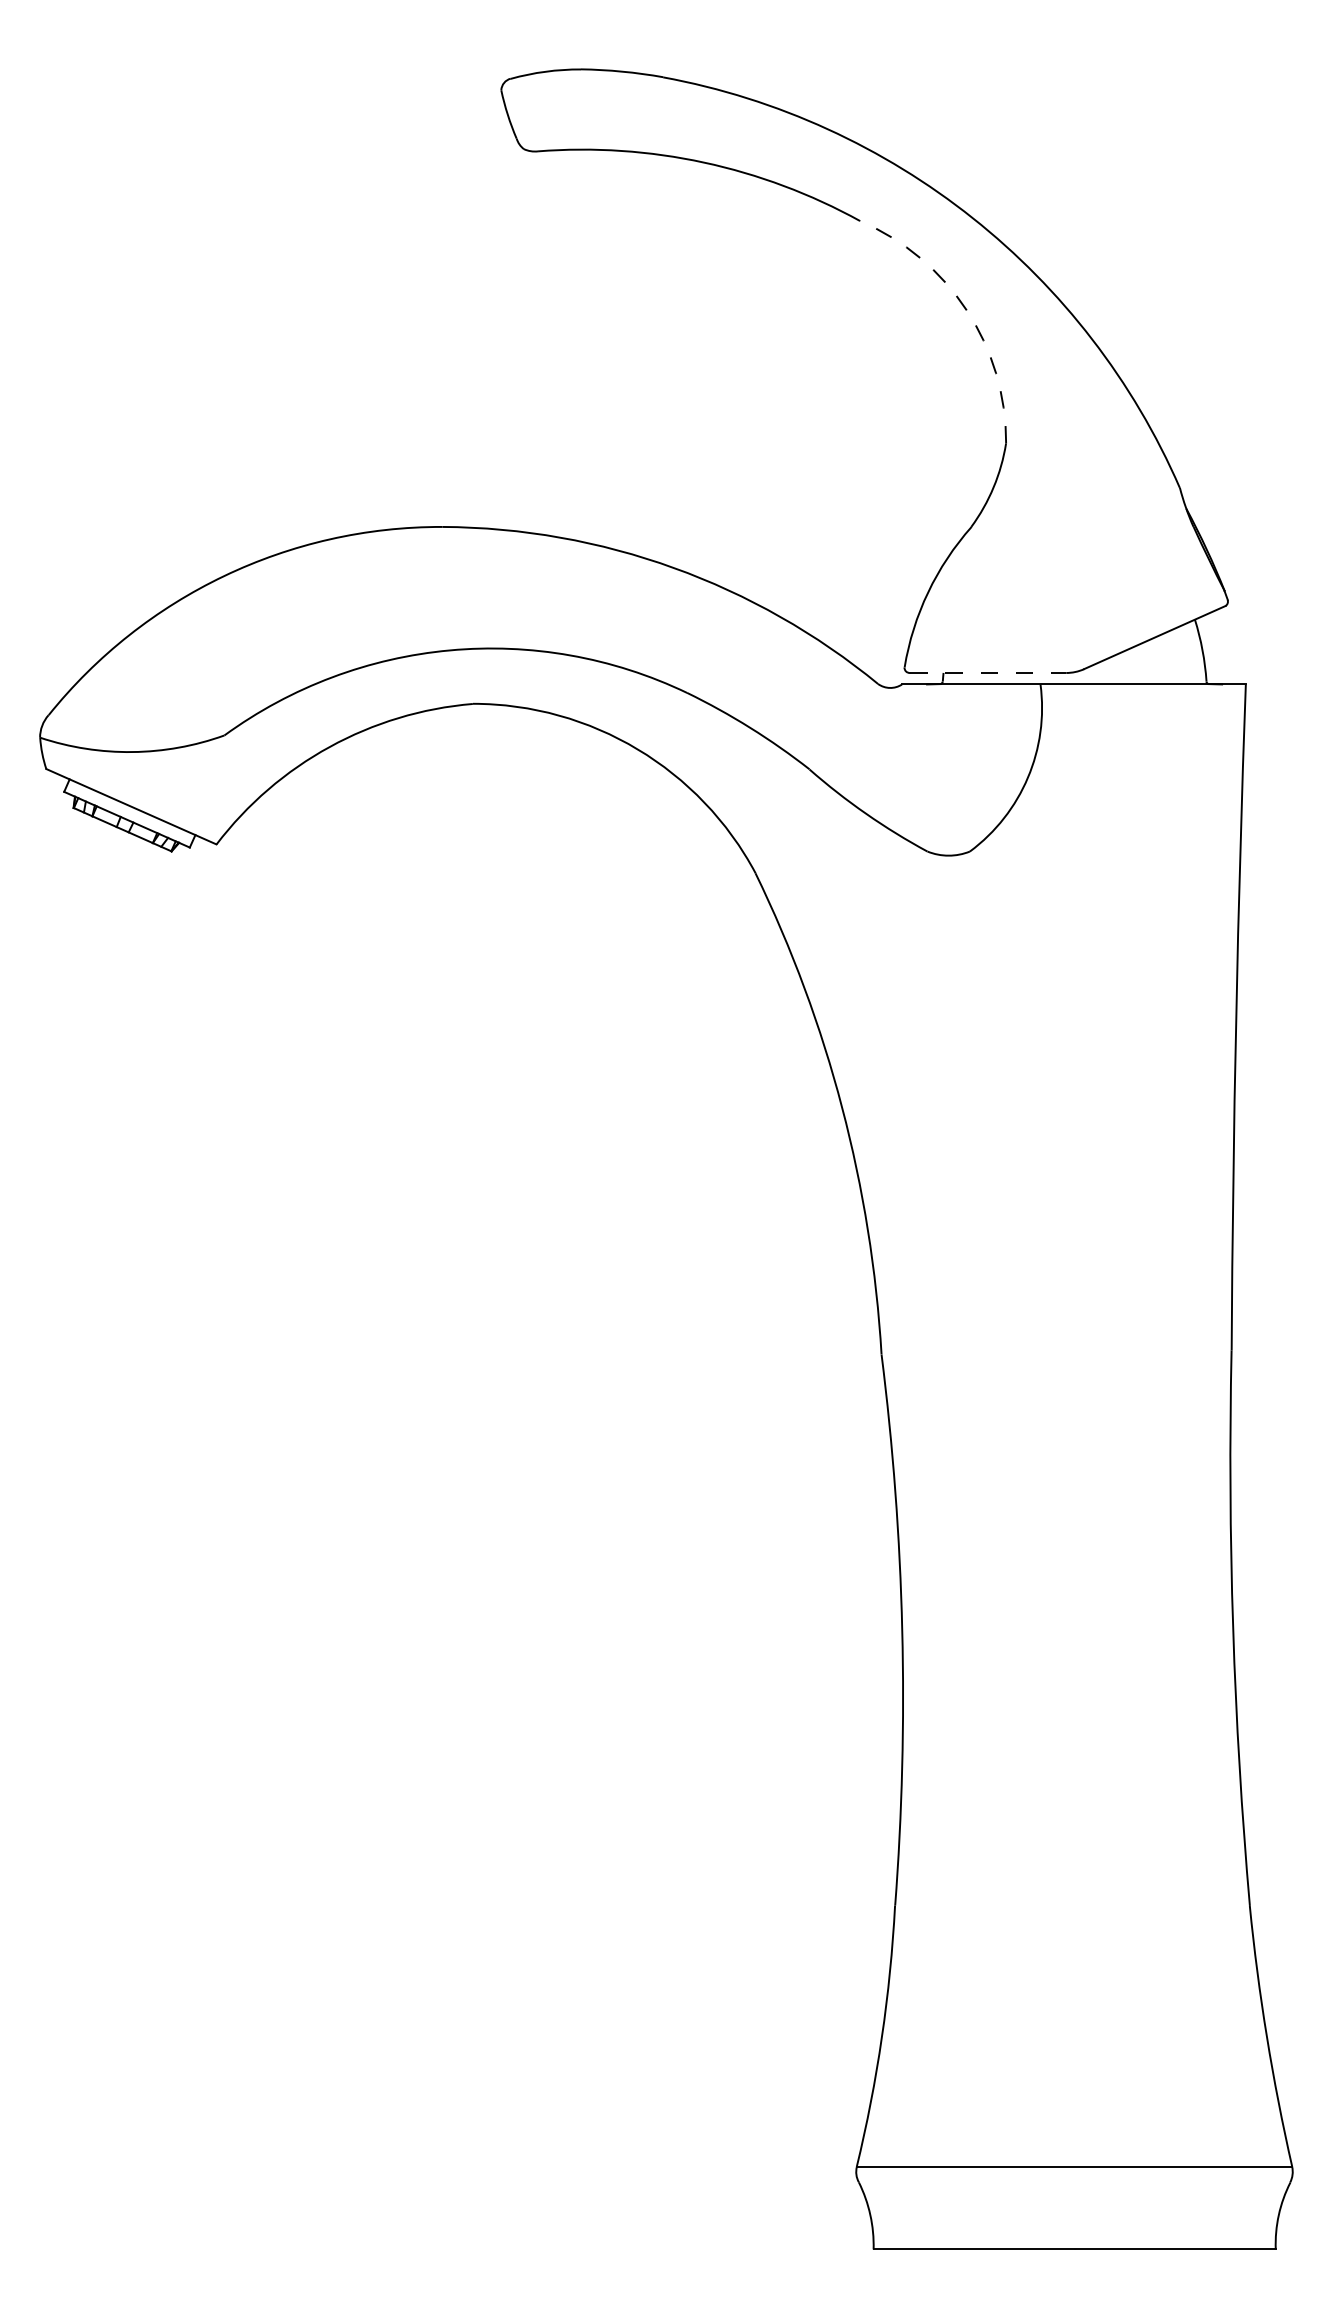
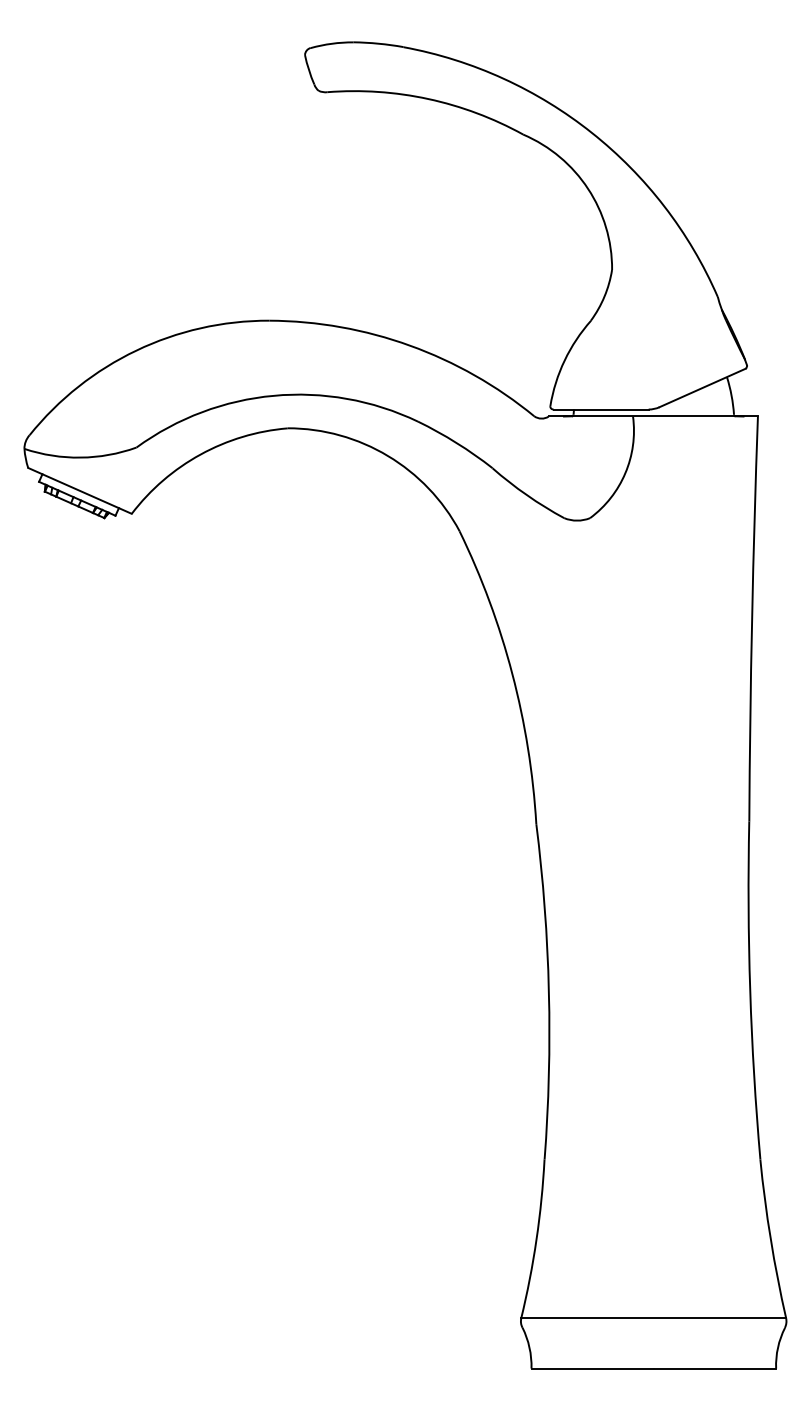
arc: (967, 309) -> (588, 188), dashed -> solid
line: (988, 672) -> (601, 409), dashed -> solid

